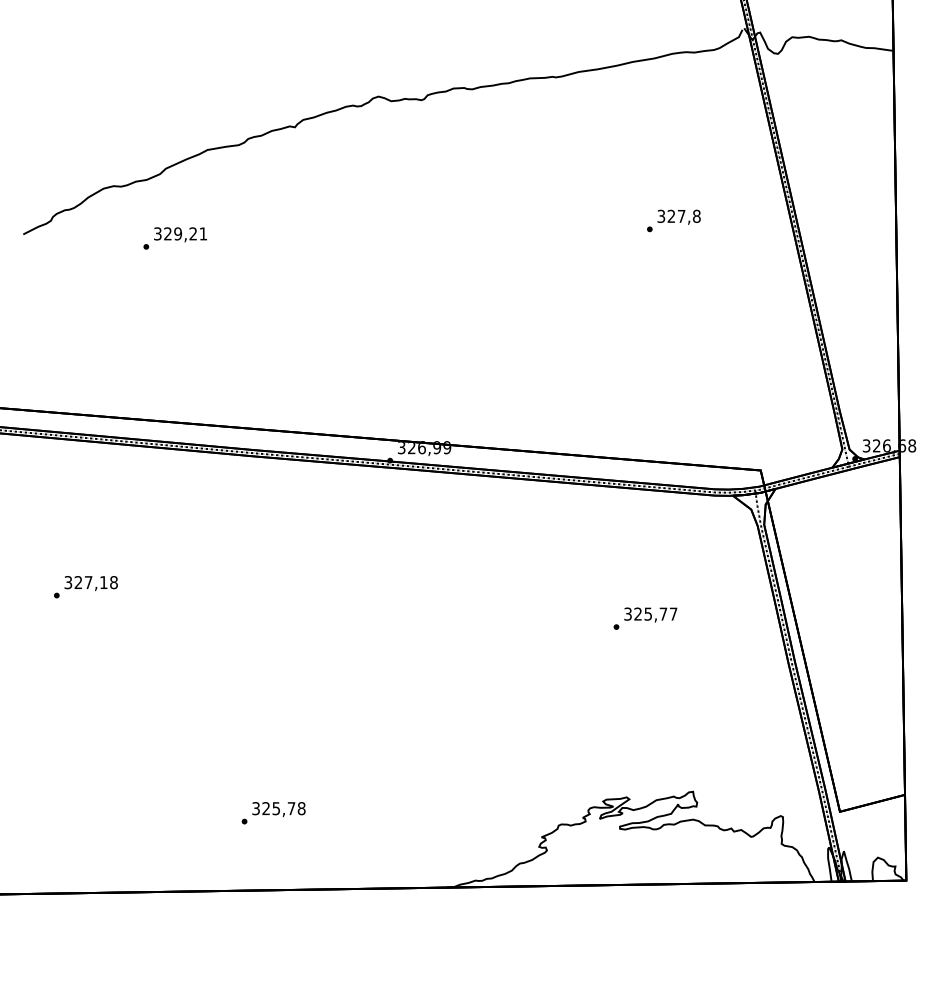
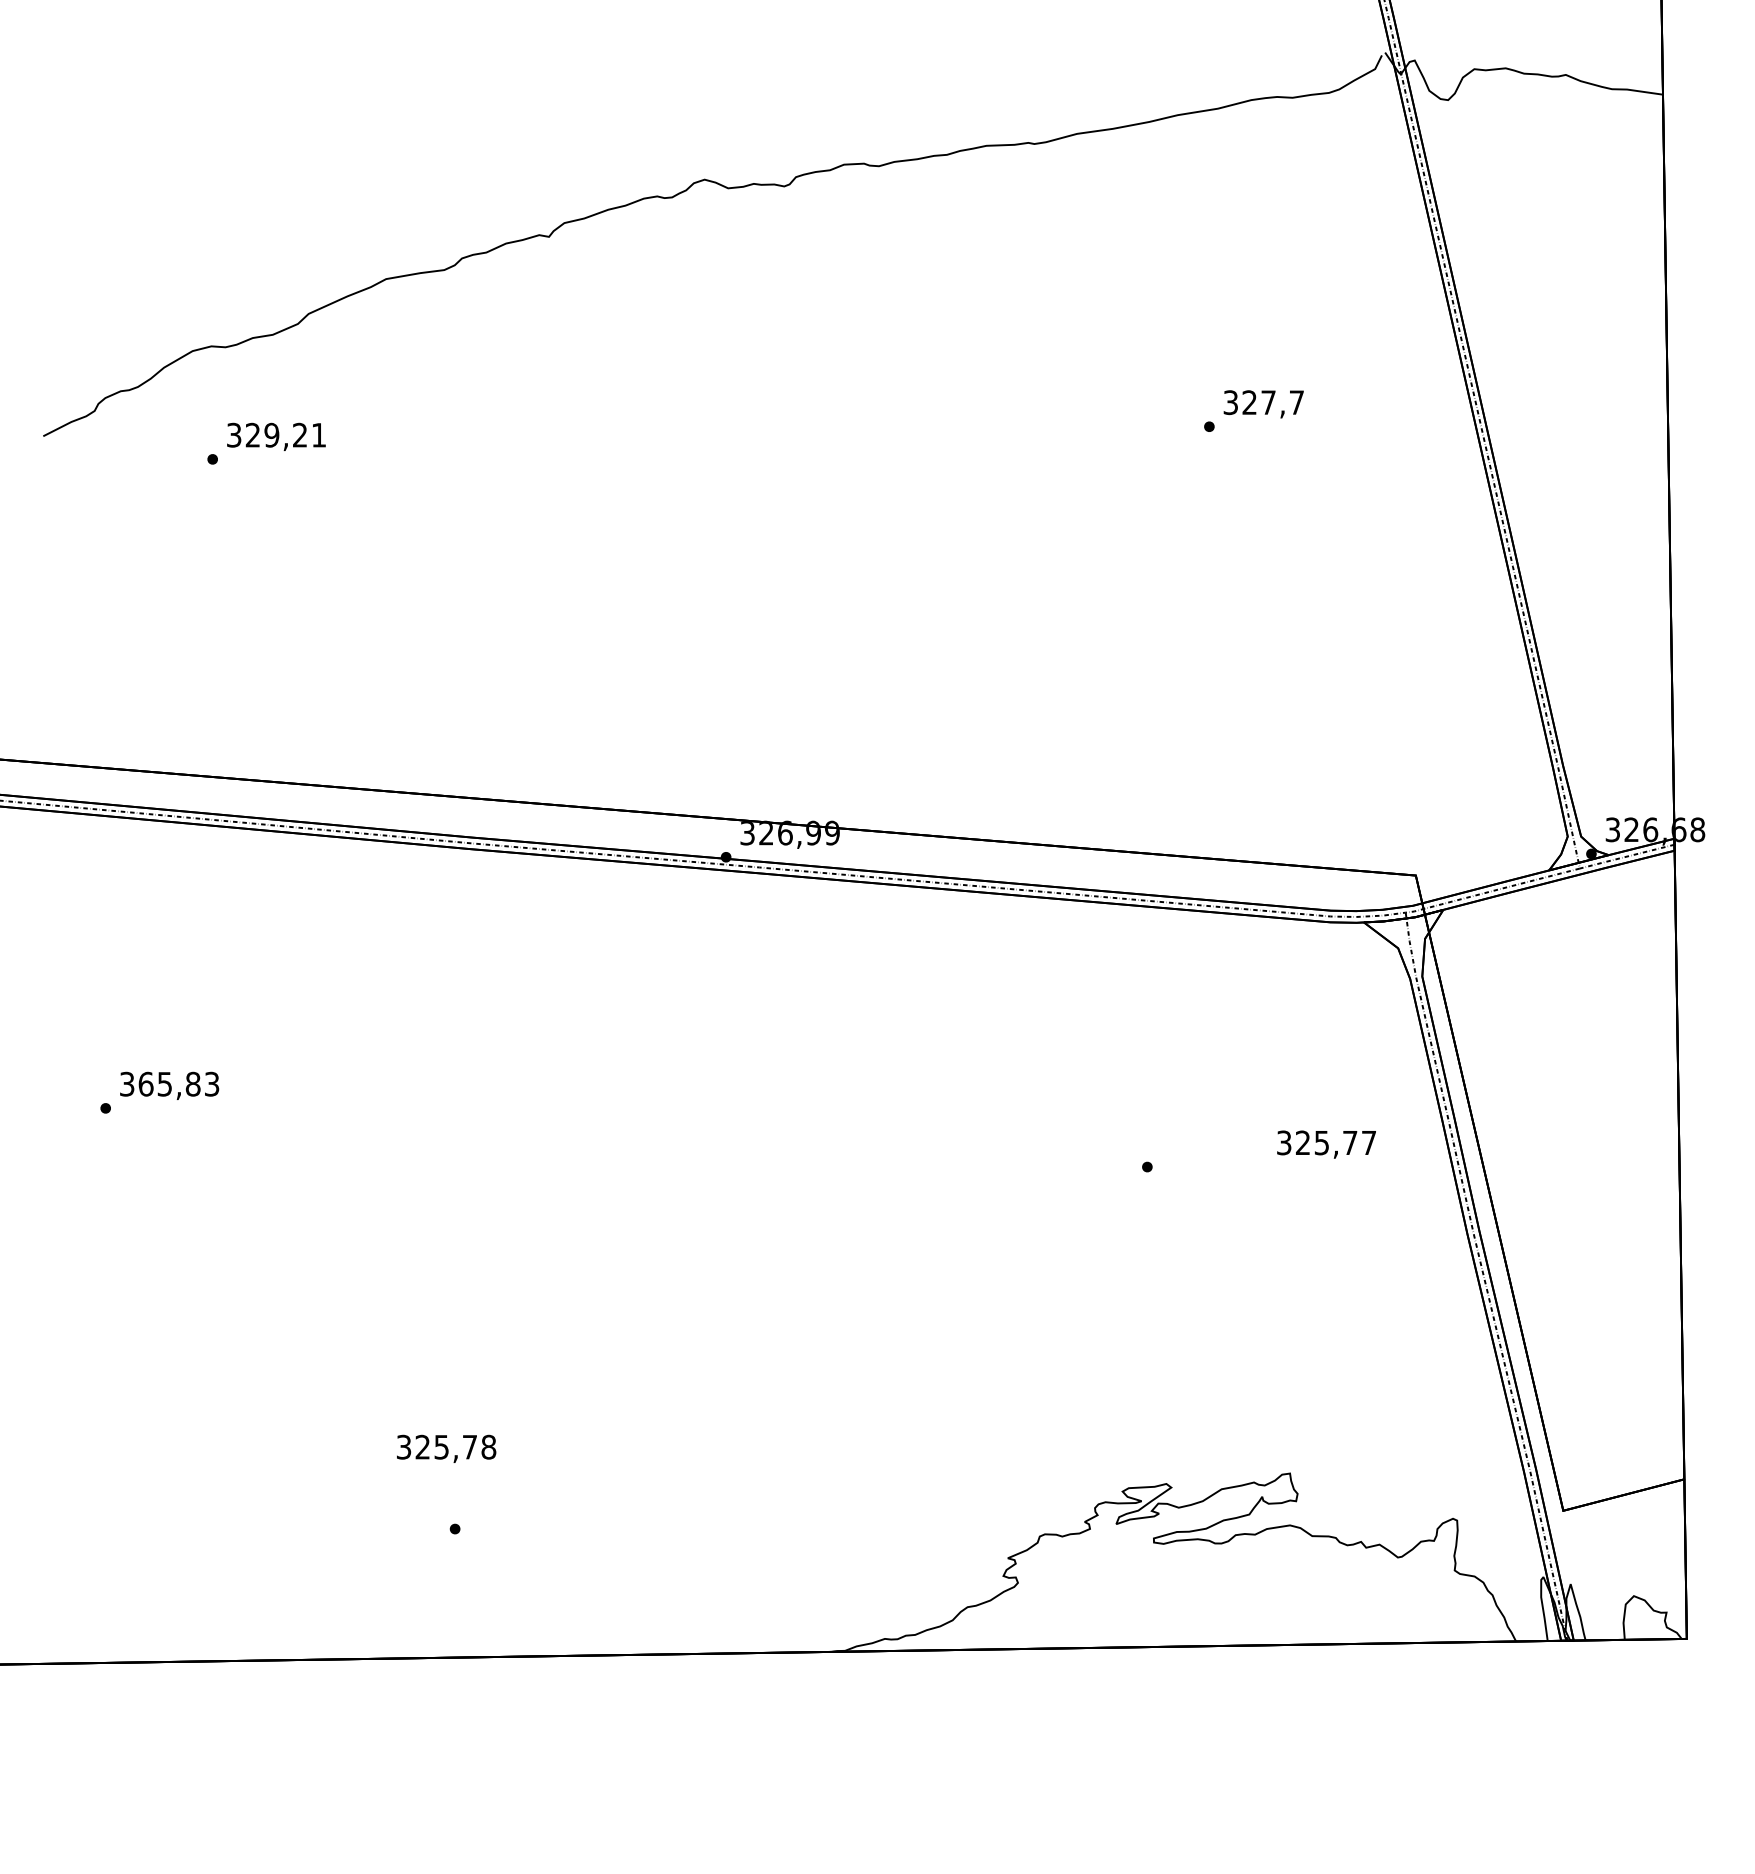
text: (696, 215) -> (1296, 400), 327,8 -> 327,7
text: (174, 238) -> (265, 443), moved
text: (95, 582) -> (177, 1084), 327,18 -> 365,83
text: (650, 614) -> (1326, 1143), moved
text: (278, 809) -> (445, 1448), moved

